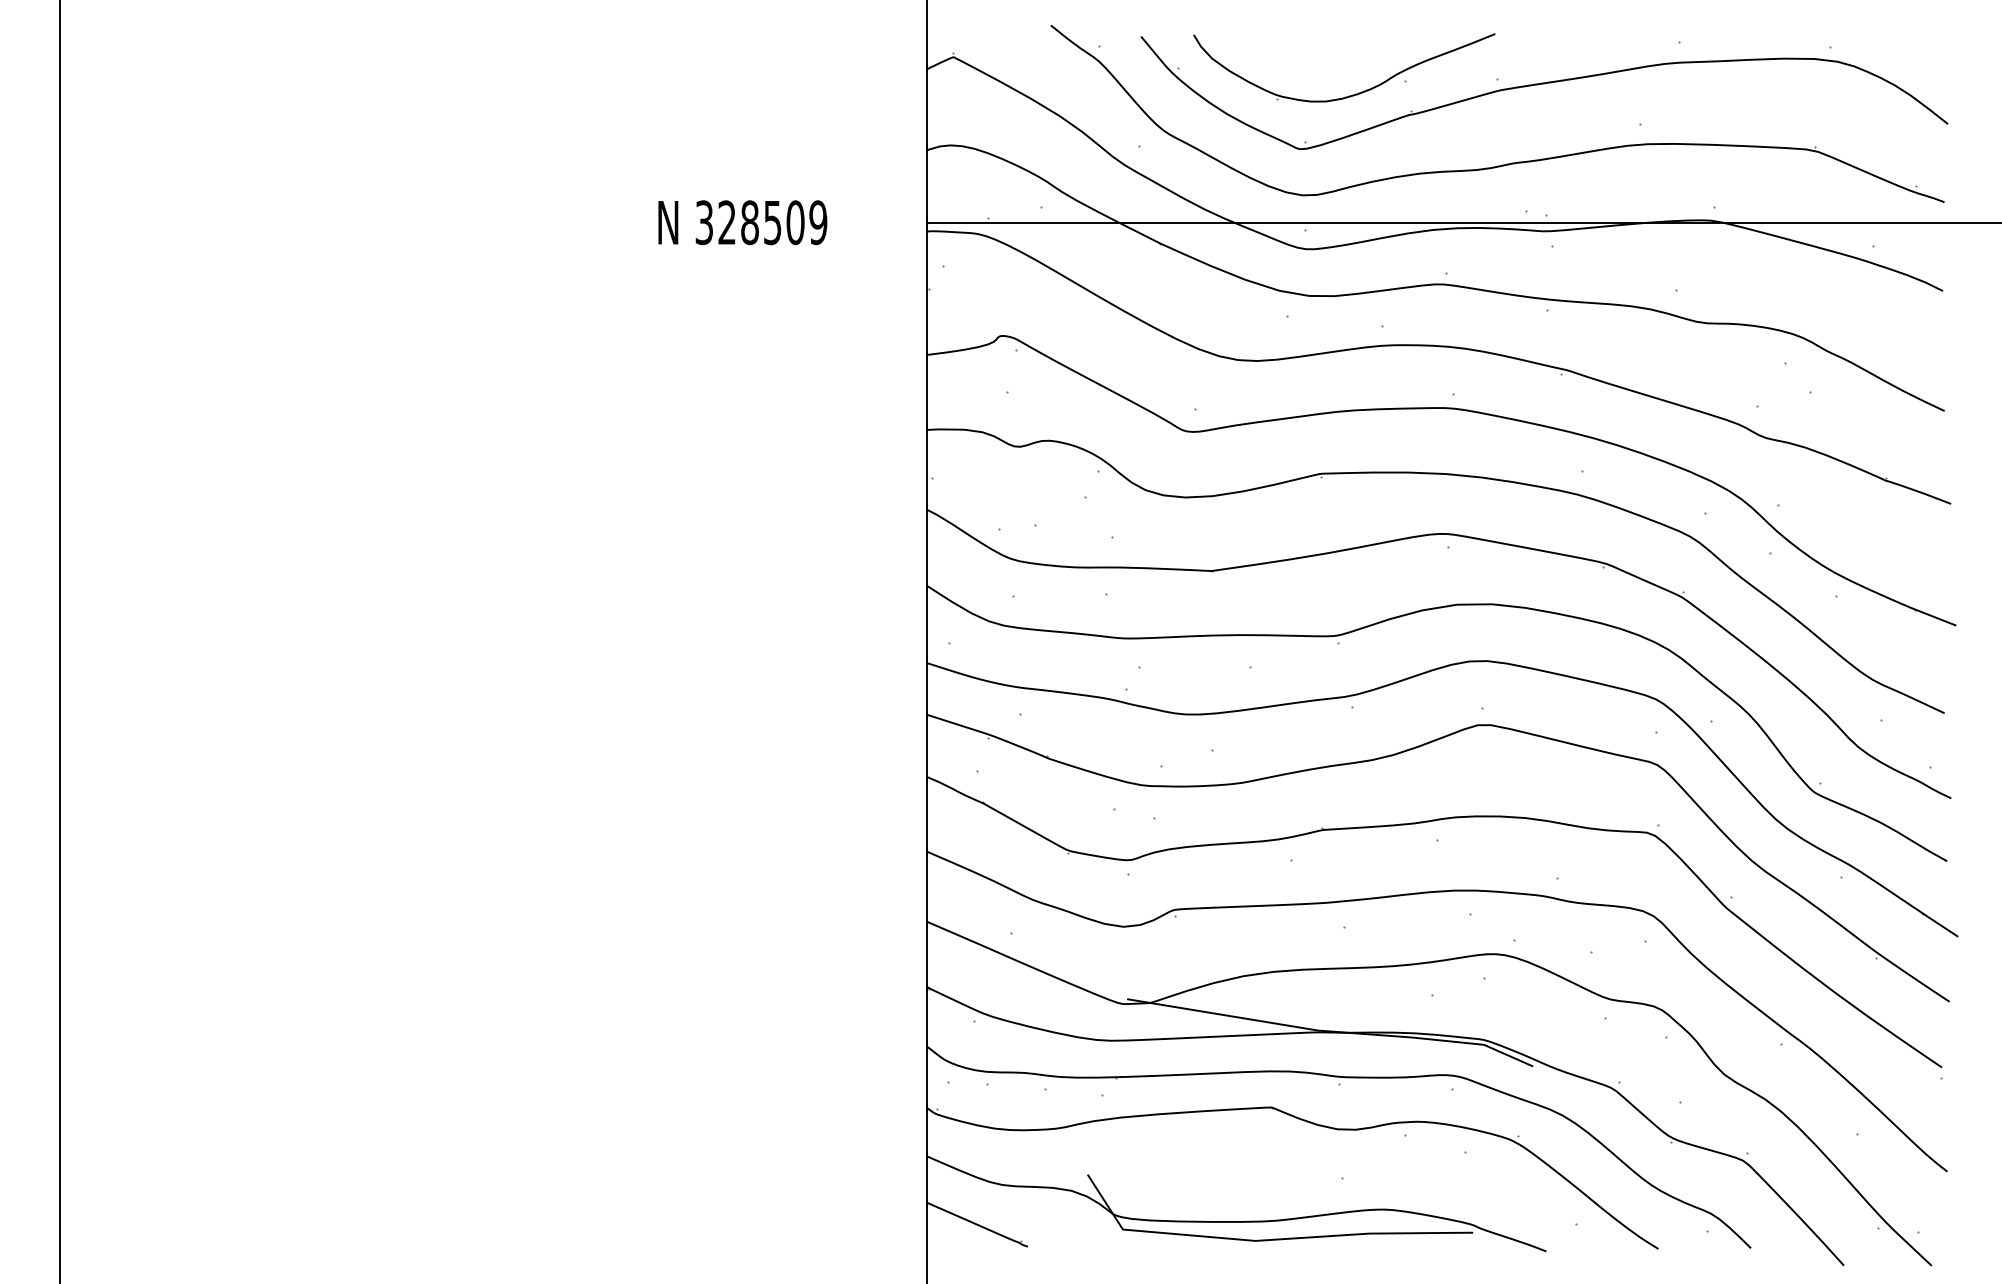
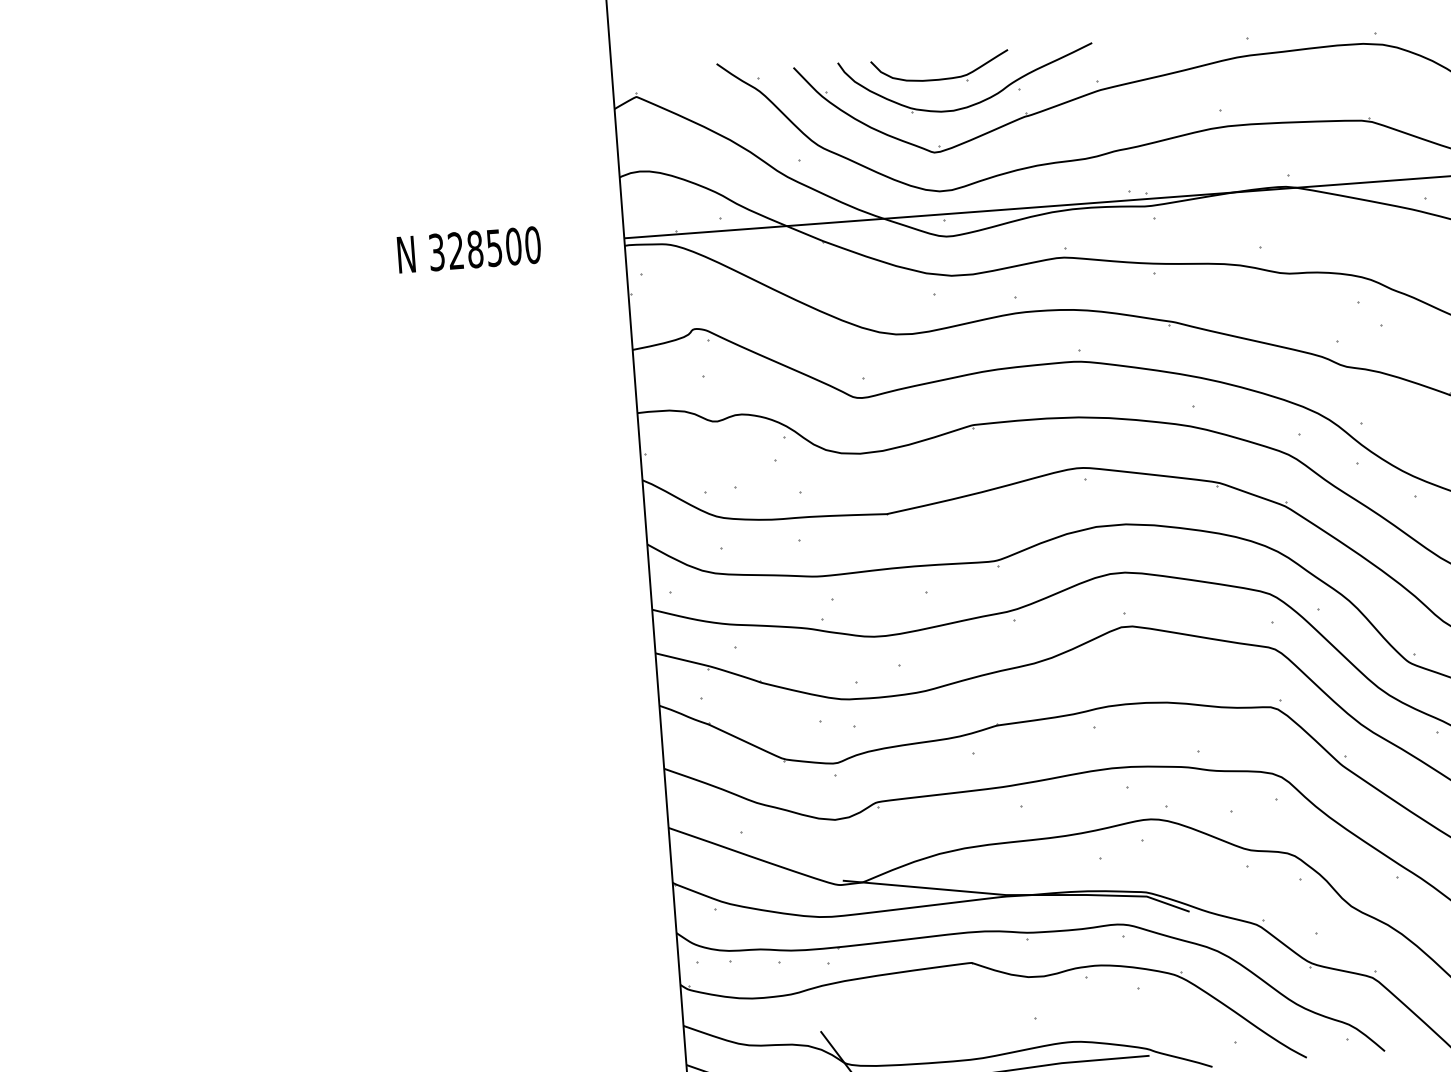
part: (1313, 62) -> (940, 78), added
text: (818, 222) -> (533, 244), 328509 -> 328500

